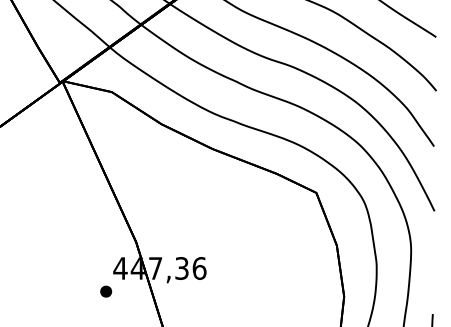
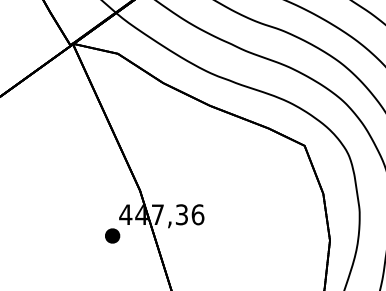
part: (106, 291) -> (113, 235), size x1.4

